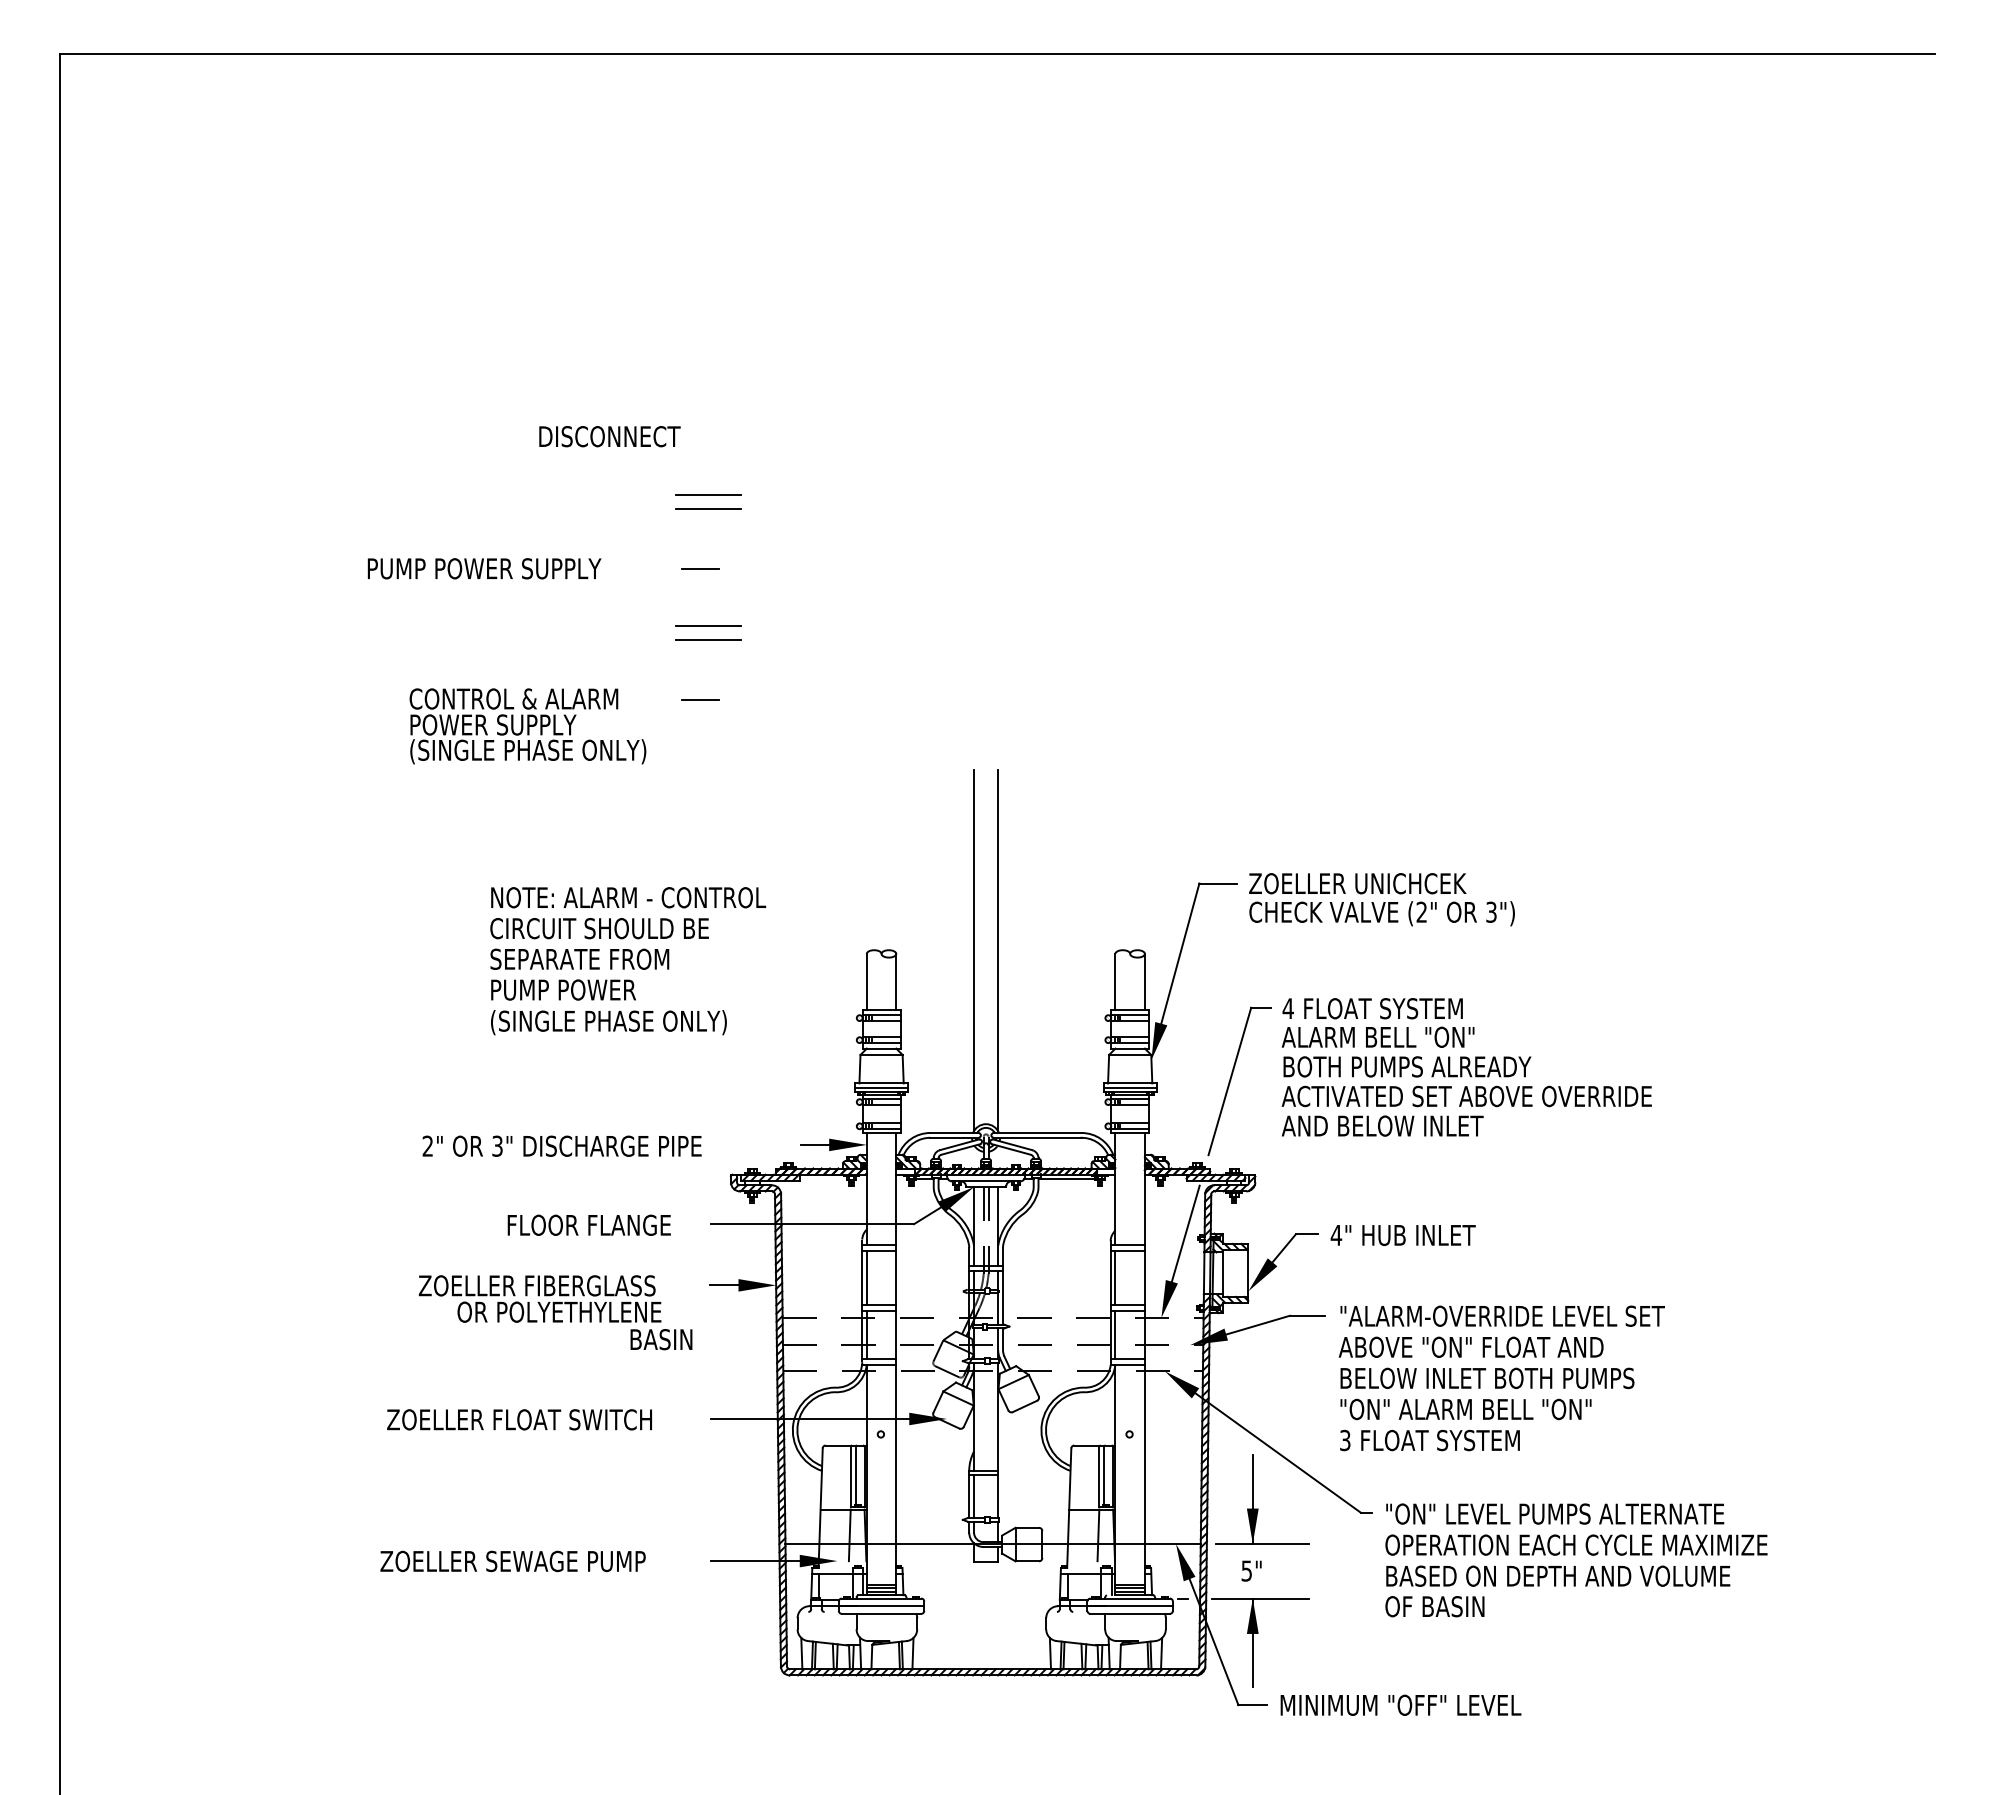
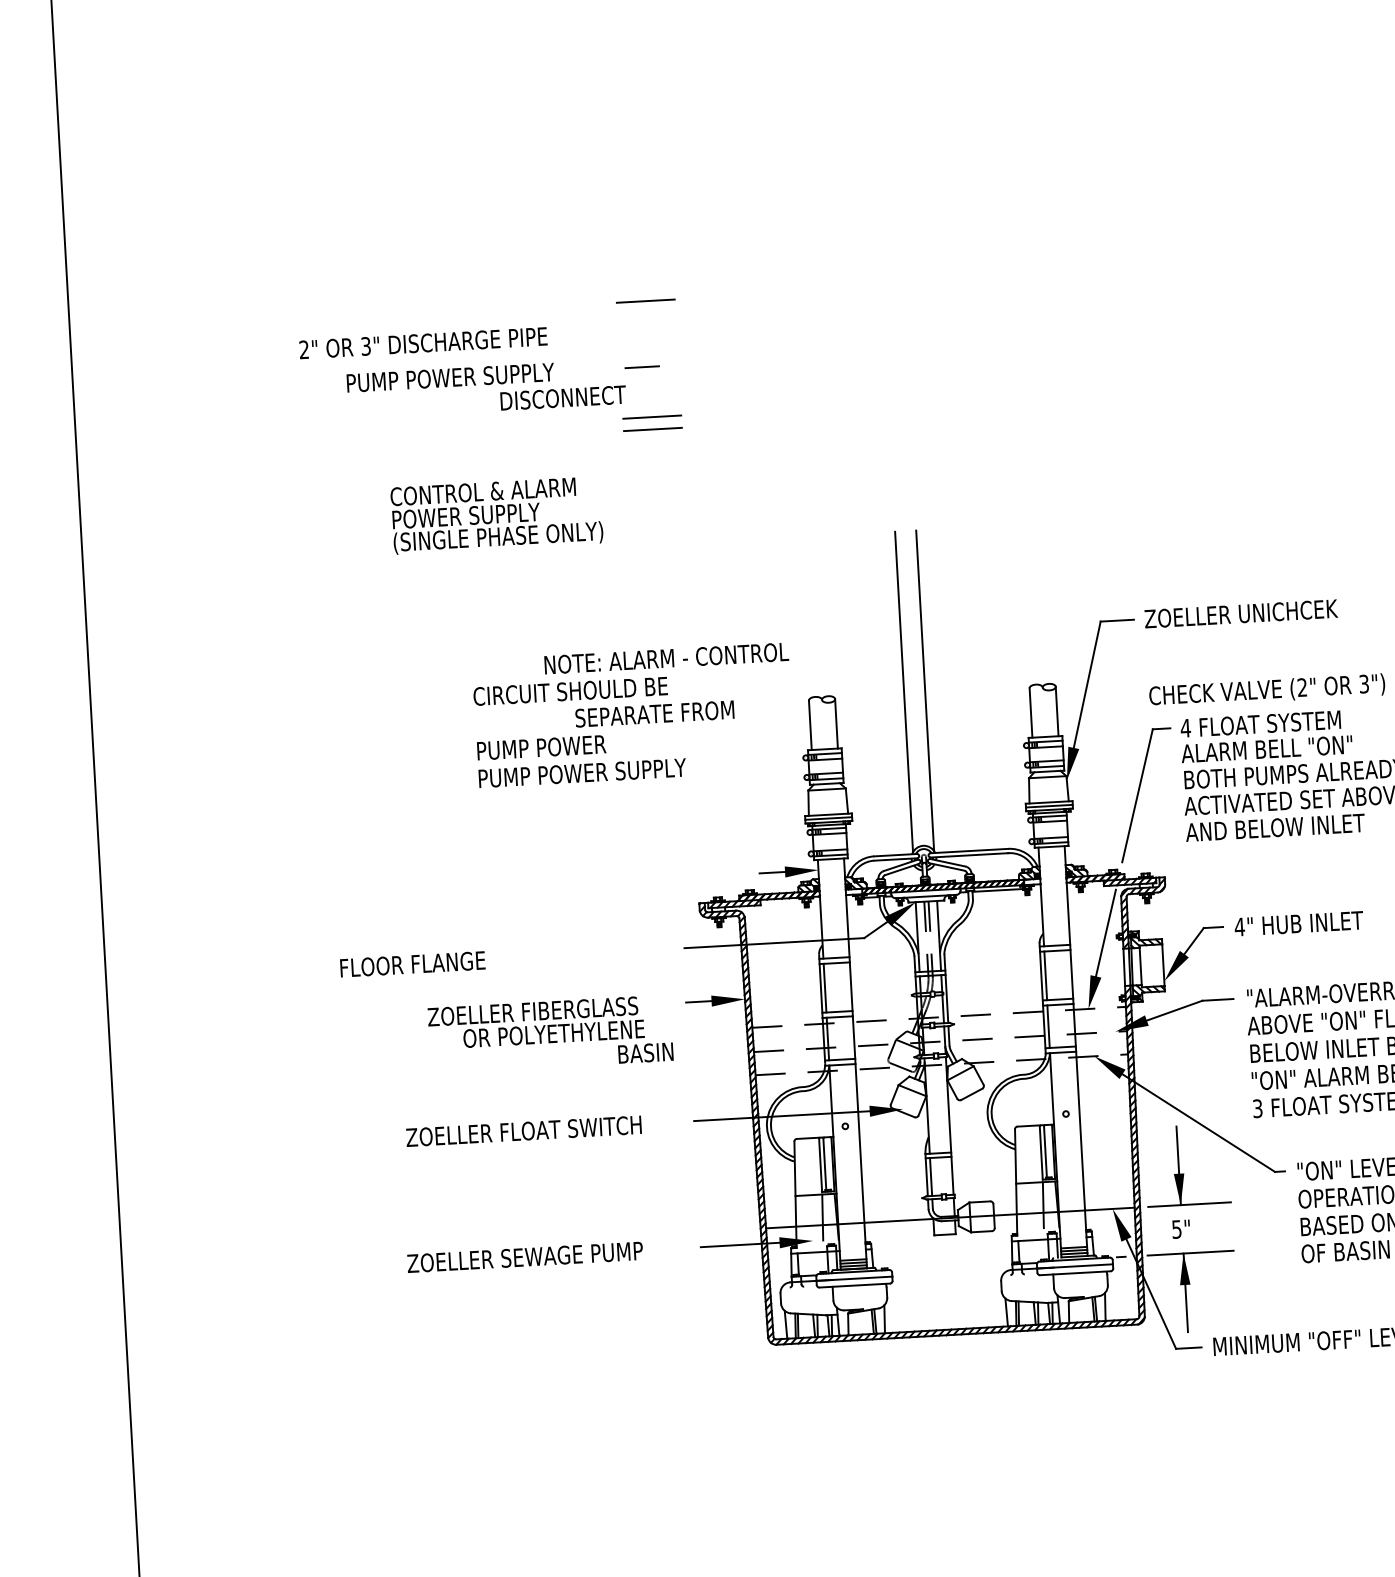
text: (609, 436) -> (562, 397), moved
line: (708, 508) -> (646, 313), removed
line: (700, 699) -> (648, 483), removed
text: (628, 897) -> (666, 658), moved
text: (1381, 913) -> (1266, 690), moved
text: (579, 958) -> (654, 713), moved
text: (608, 1022) -> (583, 774), (SINGLE PHASE ONLY) -> PUMP POWER SUPPLY
text: (561, 1145) -> (422, 342), moved
text: (588, 1224) -> (412, 963), moved

